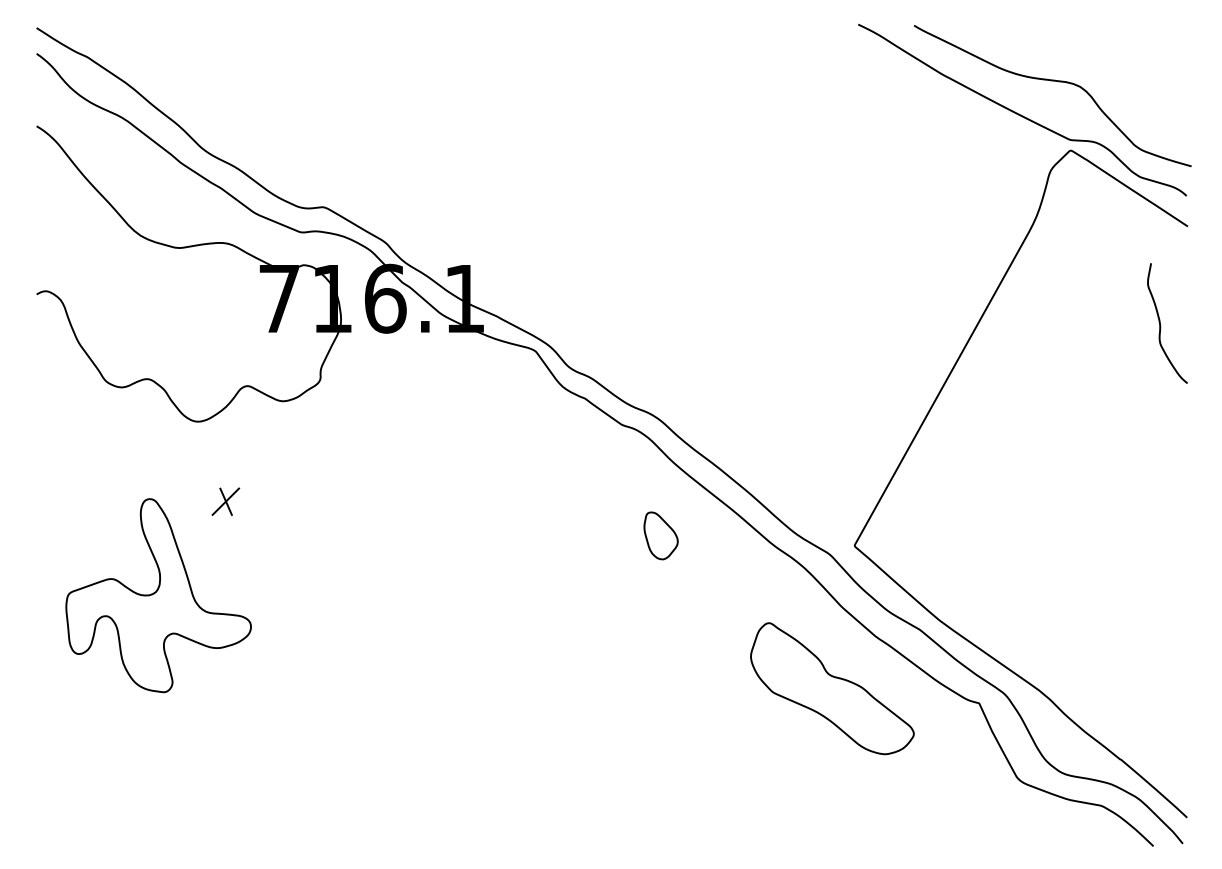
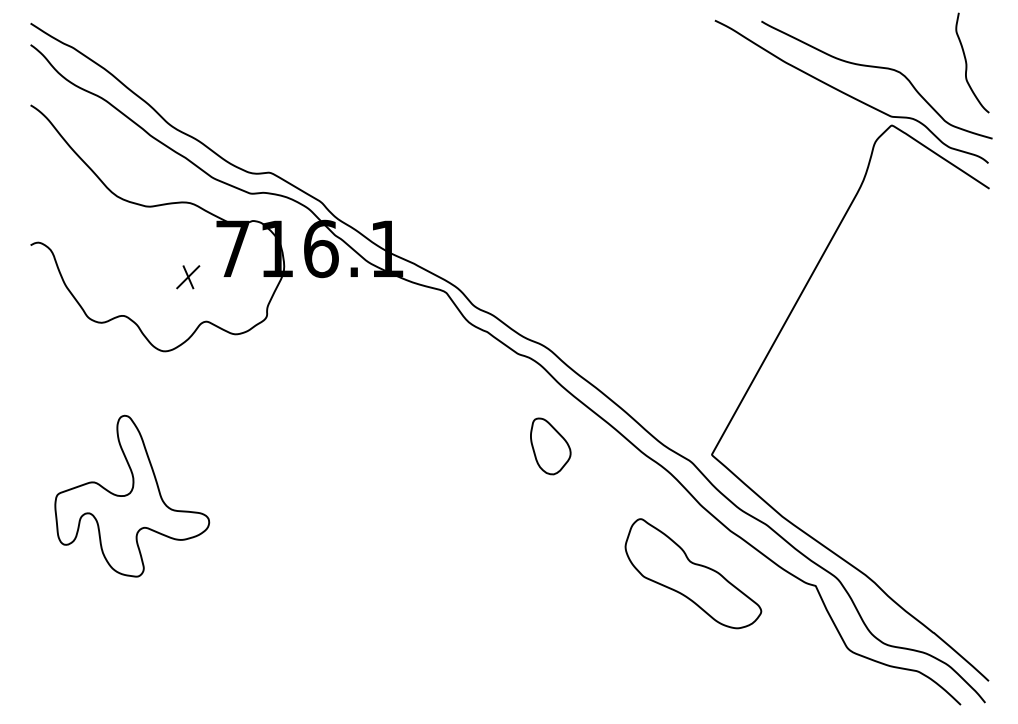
curve: (1161, 325) -> (967, 64), moved
part: (225, 501) -> (187, 277), moved
part: (660, 535) -> (550, 446), size x1.43

